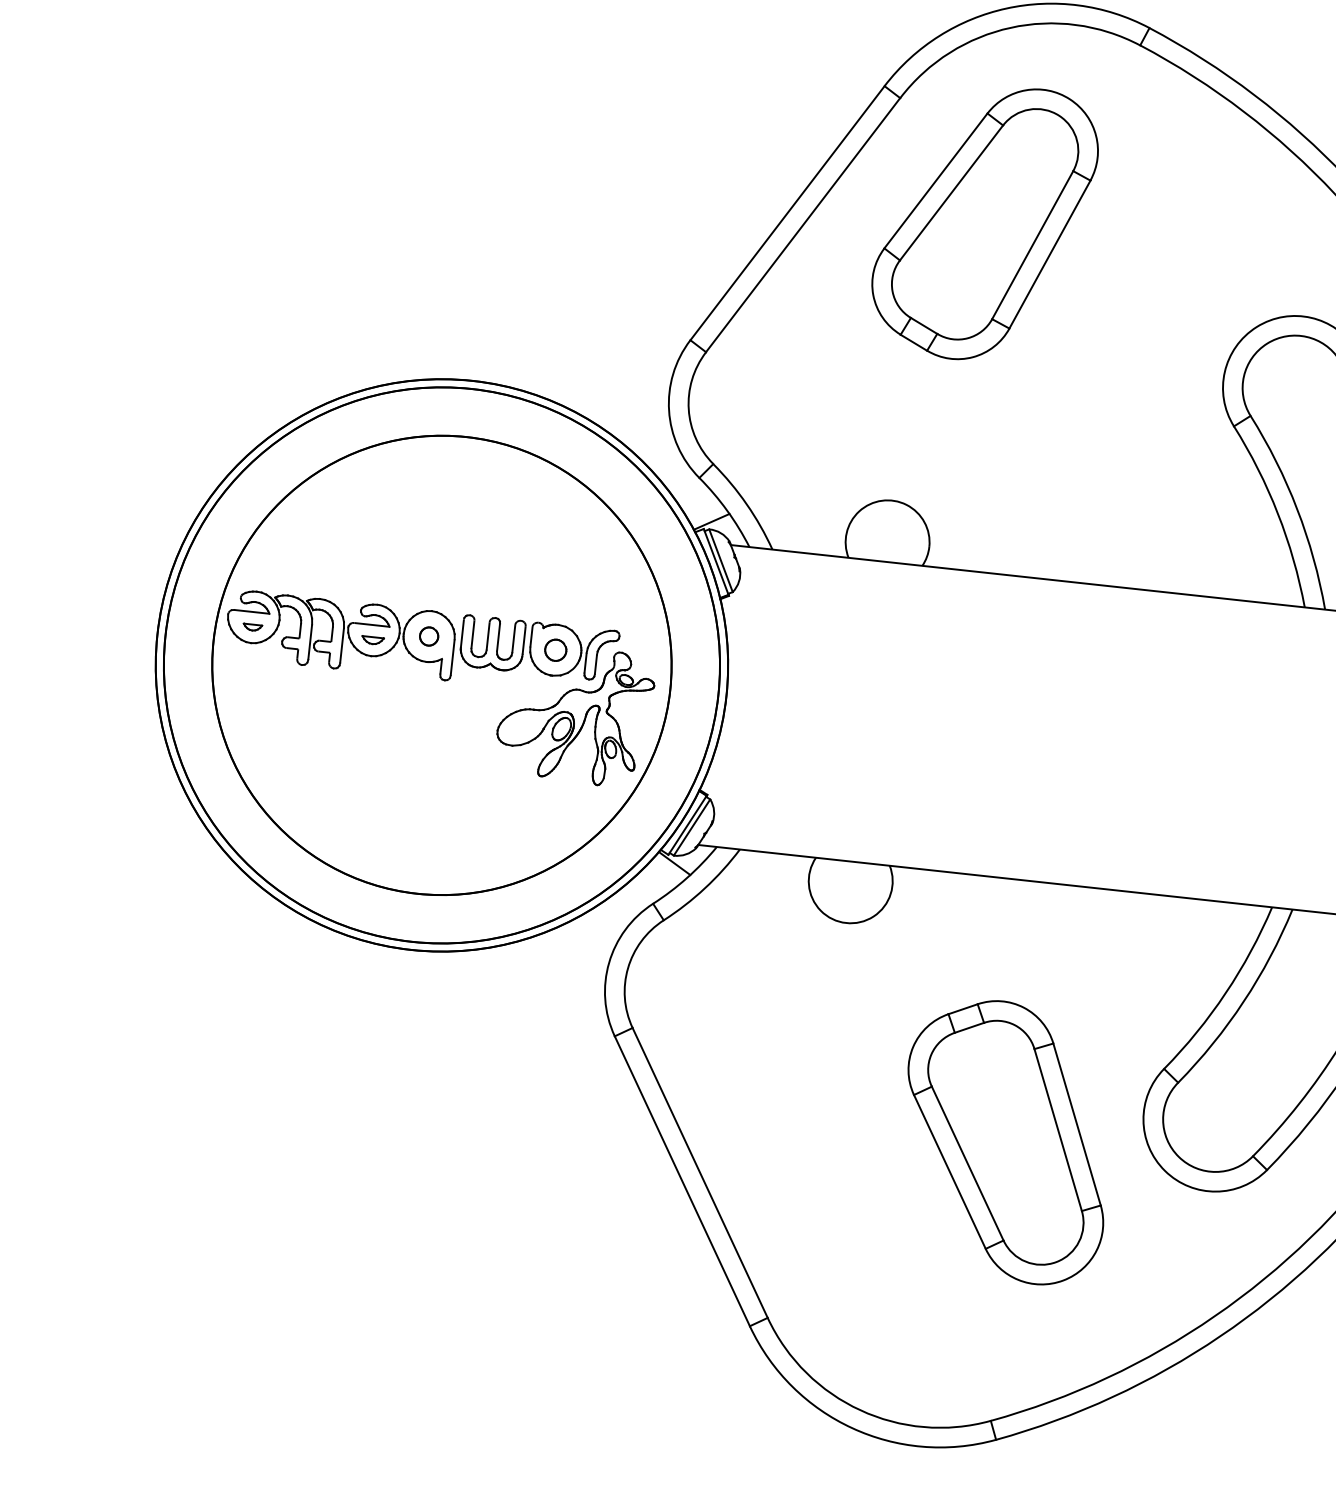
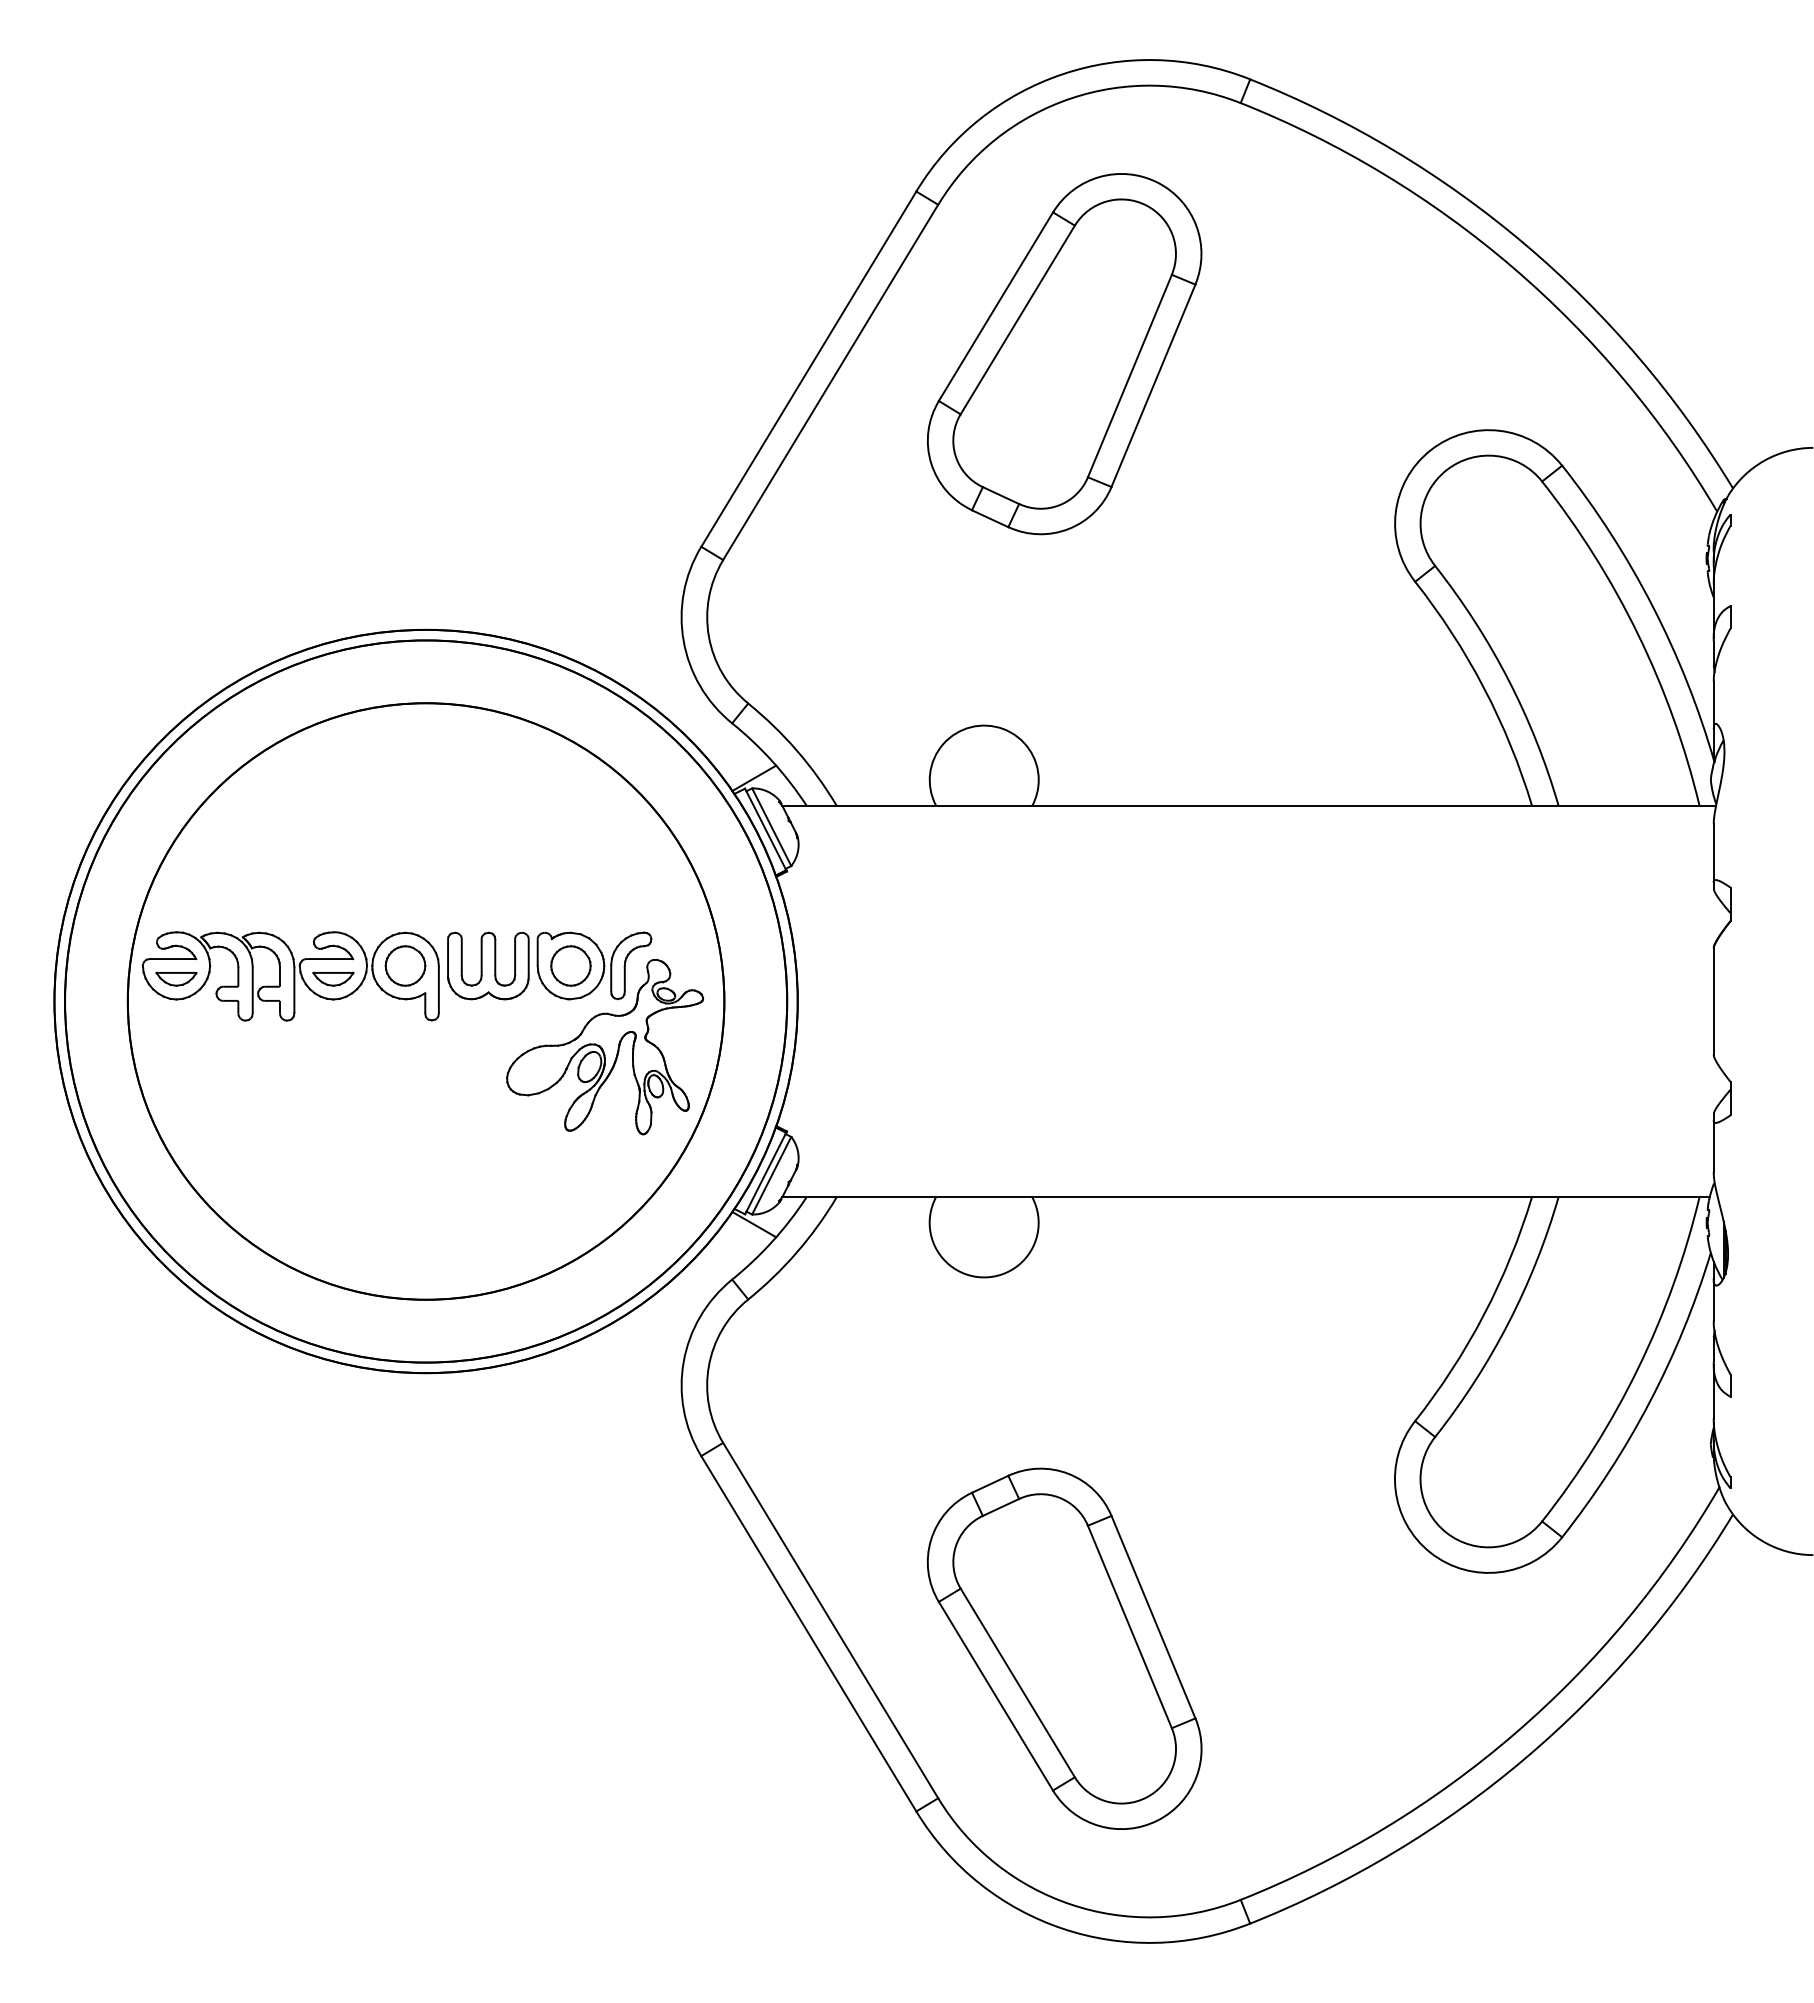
part: (252, 627) -> (176, 978), size x1.67
part: (429, 636) -> (405, 965), size x1.67
part: (372, 640) -> (333, 978), size x1.43
part: (555, 649) -> (570, 965), size x1.43
part: (1006, 1141) -> (1064, 1648), moved

